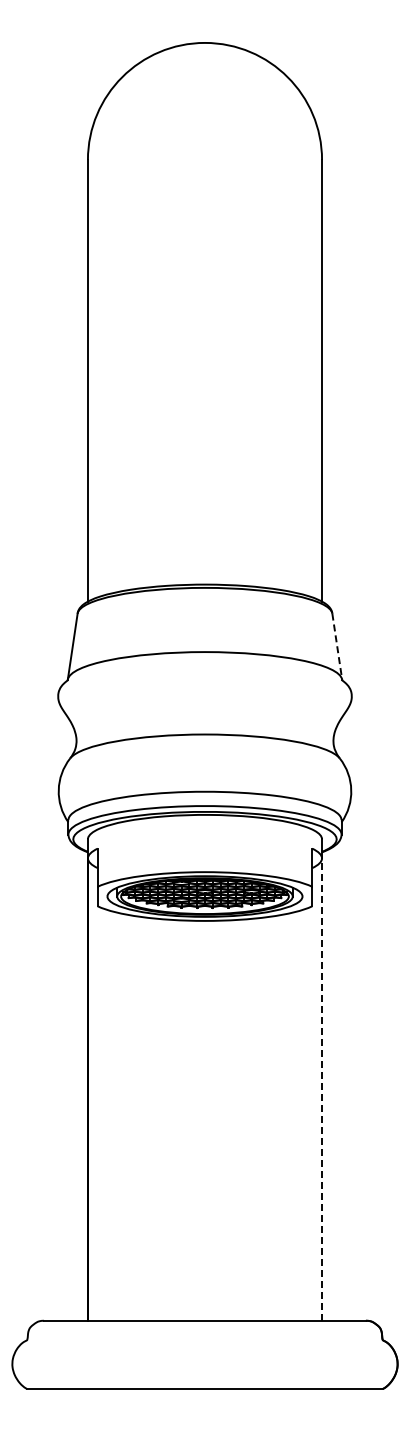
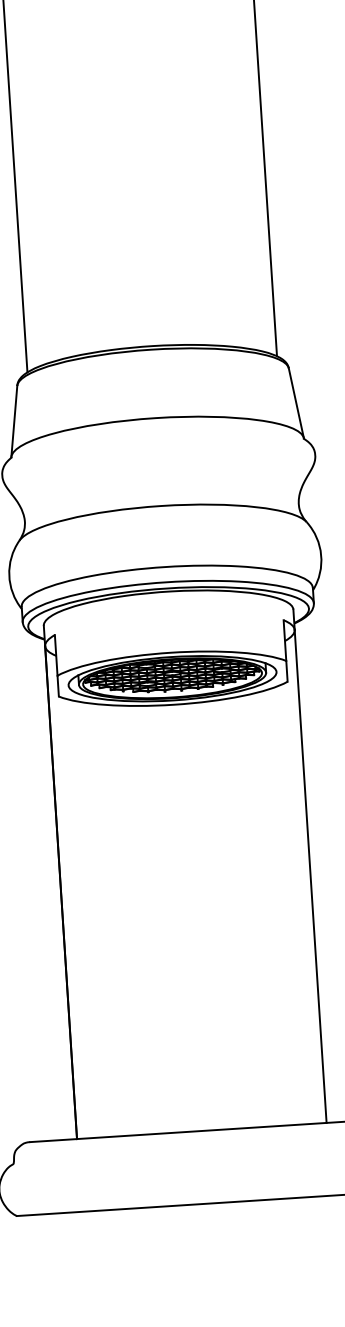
line: (337, 647) -> (296, 404), dashed -> solid
line: (322, 1089) -> (311, 876), dashed -> solid

